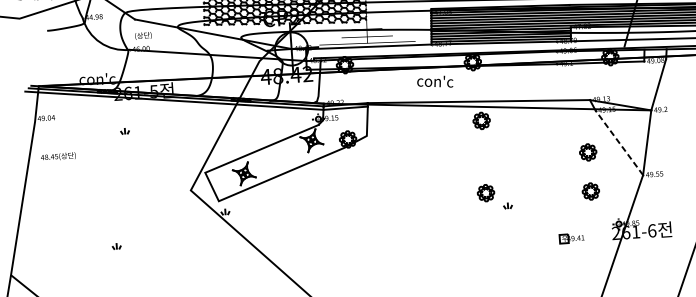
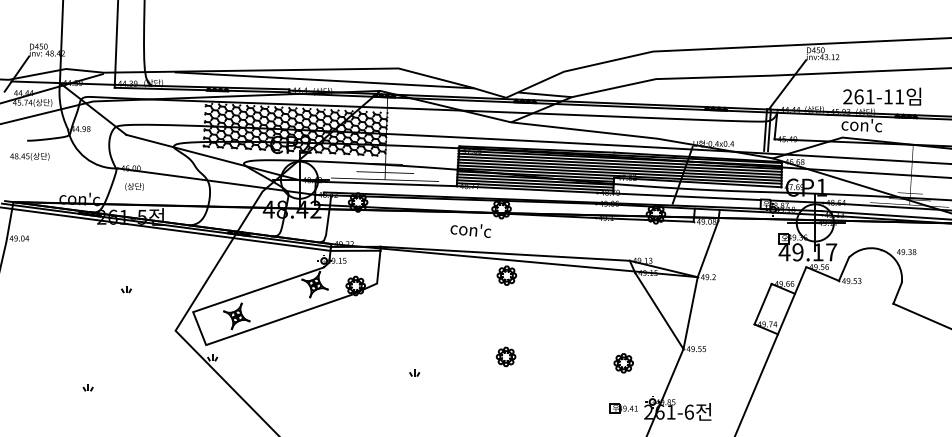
text: (143, 35) -> (134, 186), moved
text: (434, 82) -> (470, 230), moved
part: (125, 131) -> (126, 289), moved
line: (619, 142) -> (659, 310), dashed -> solid
part: (587, 152) -> (623, 319), removed
text: (58, 156) -> (29, 156), moved
part: (507, 205) -> (414, 372), moved
part: (571, 238) -> (623, 408), moved

